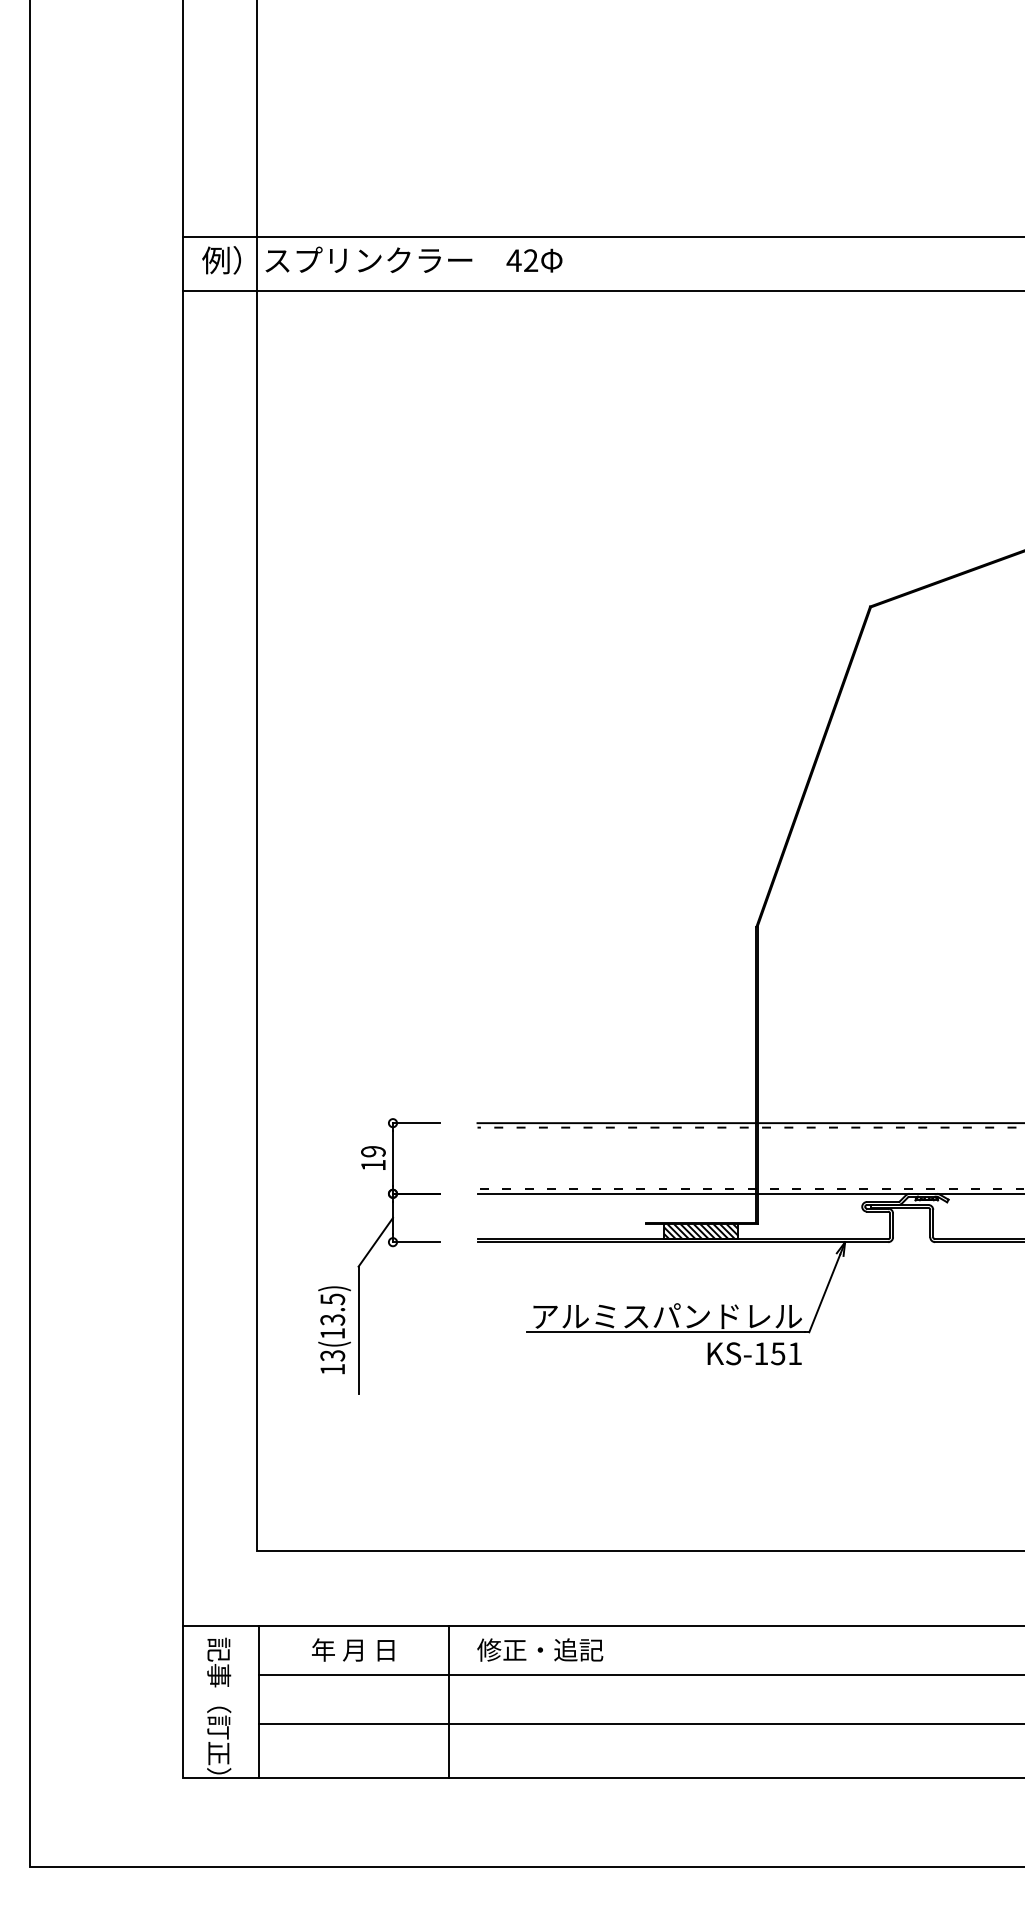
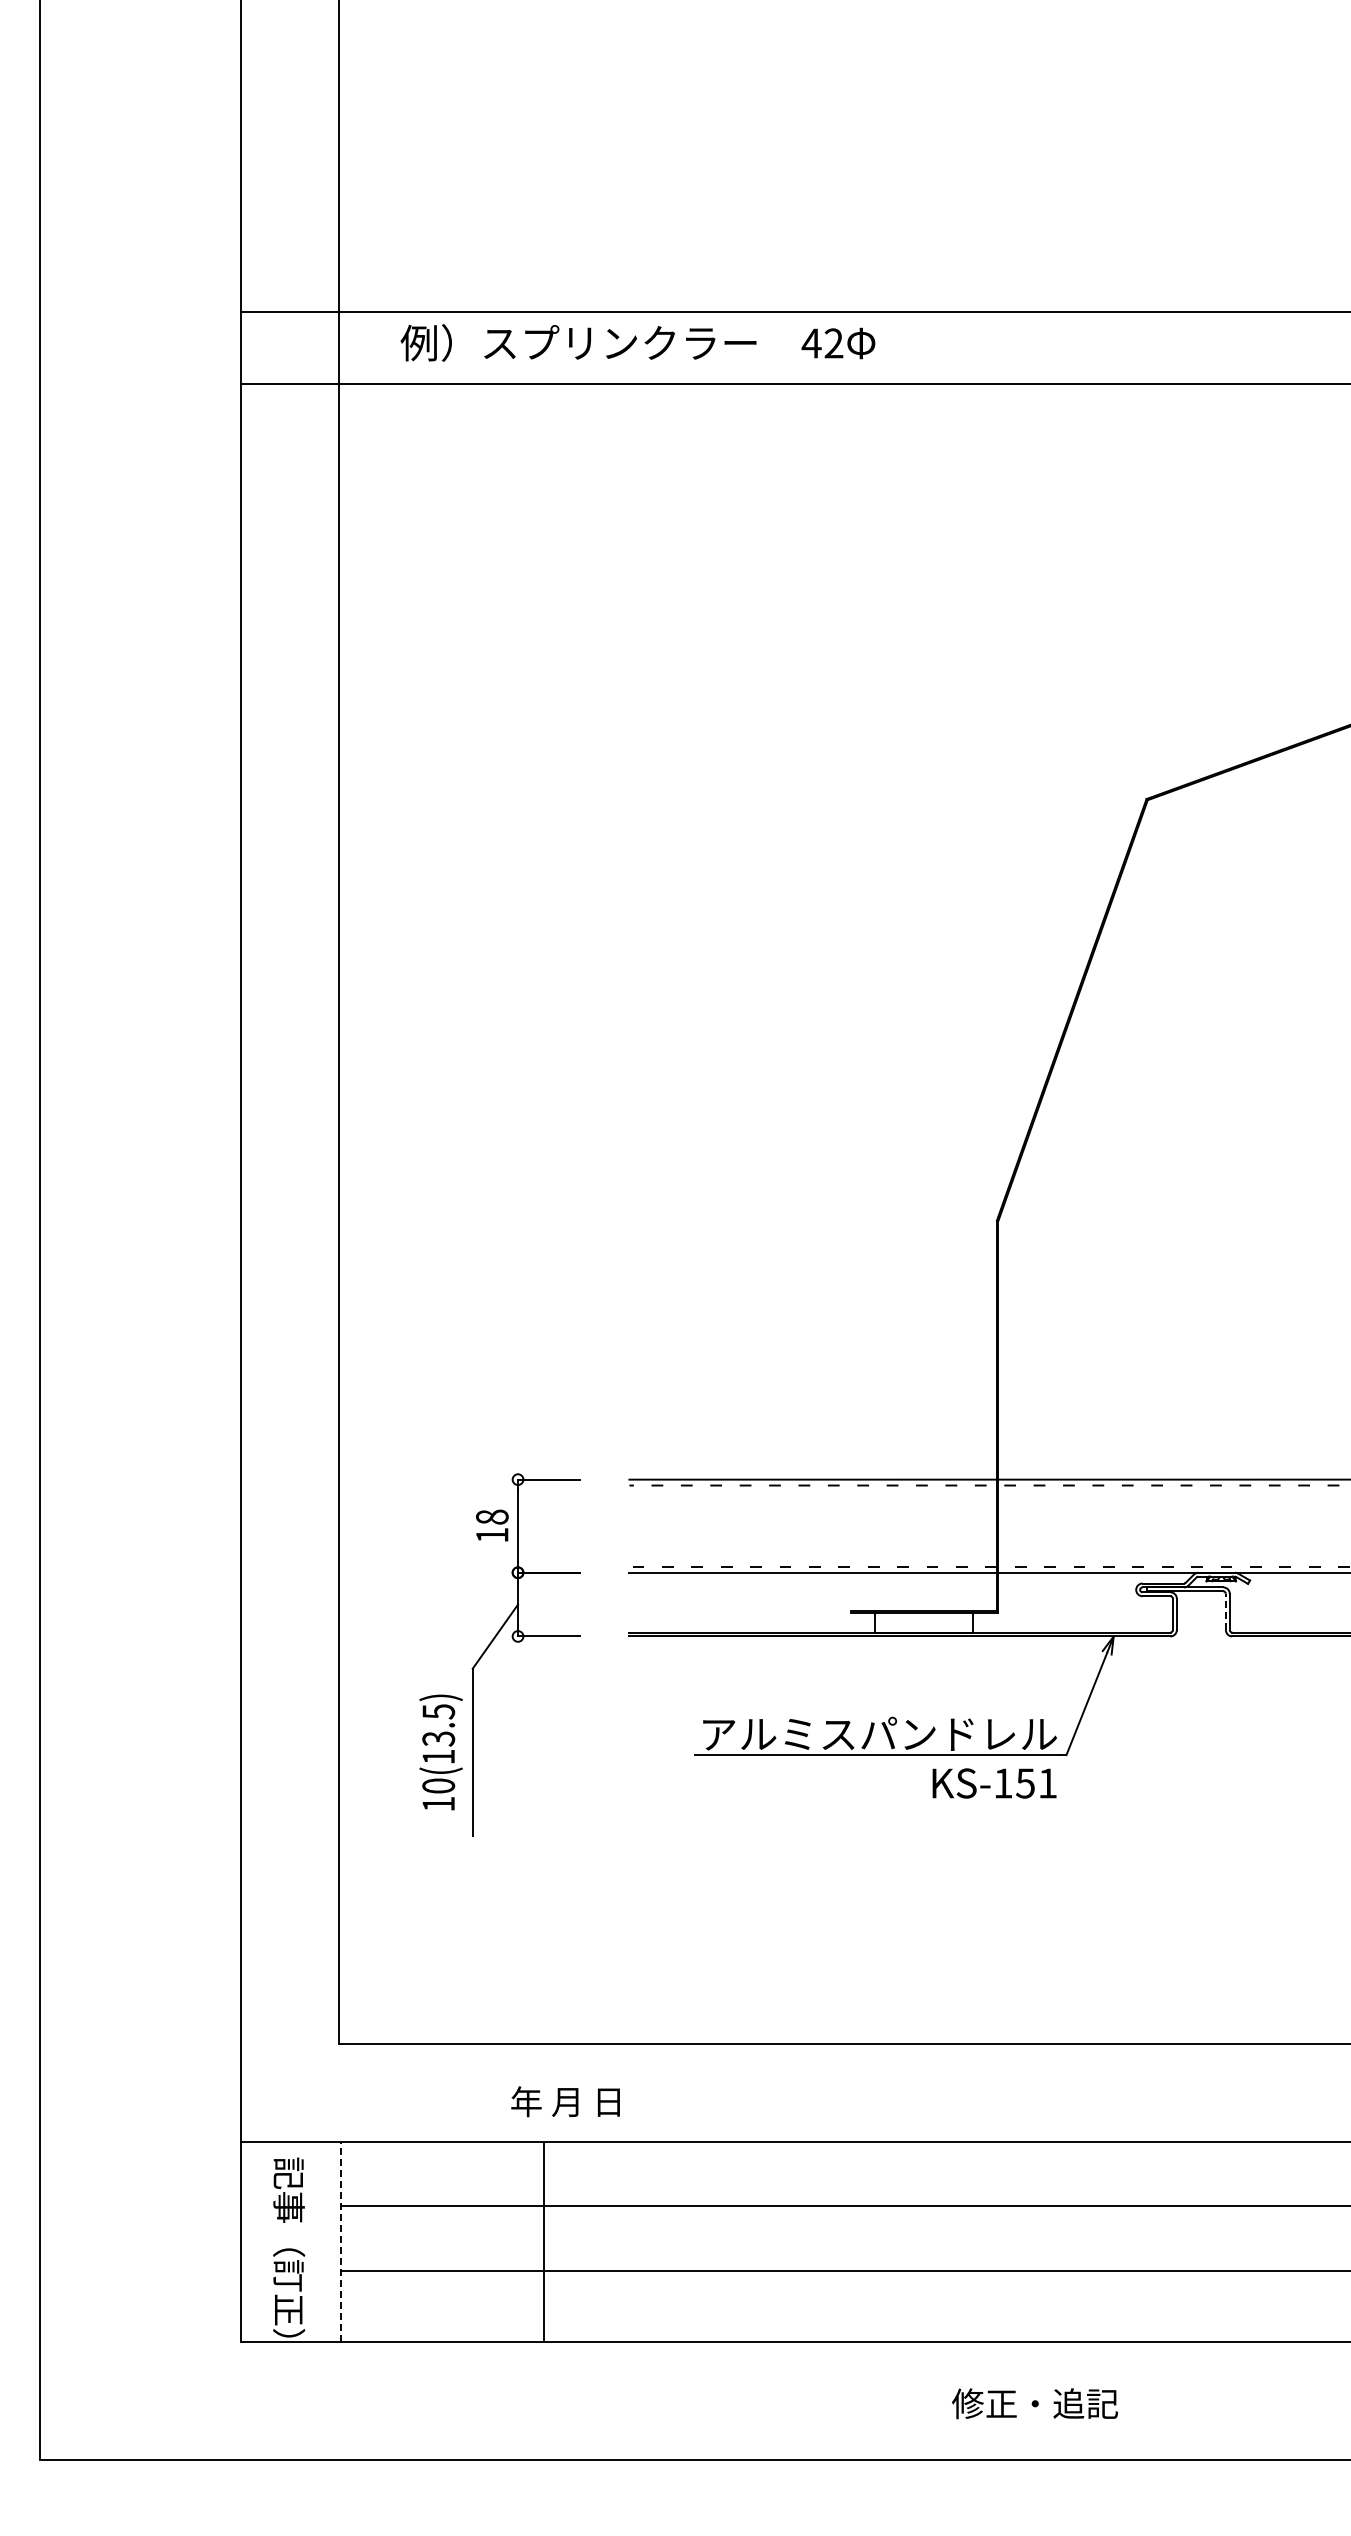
text: (381, 259) -> (637, 342), moved
text: (372, 1151) -> (491, 1516), 19 -> 18
line: (930, 1223) -> (1225, 1611), solid -> dashed
hatch: (701, 1231) -> (924, 1622), removed
text: (332, 1355) -> (438, 1785), 13(13.5) -> 10(13.5)
text: (353, 1649) -> (565, 2101), moved
text: (539, 1649) -> (1034, 2403), moved
line: (258, 1701) -> (341, 2241), solid -> dashed
line: (449, 1701) -> (544, 2241), moved

